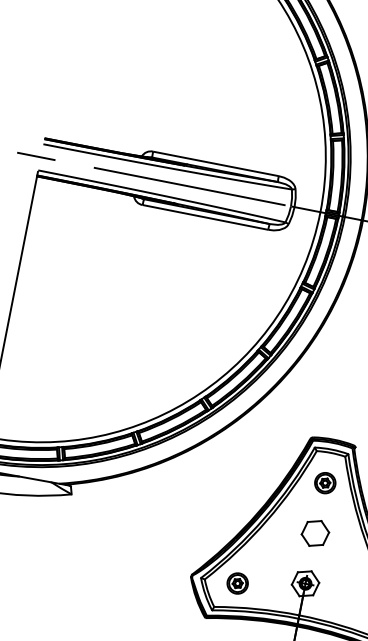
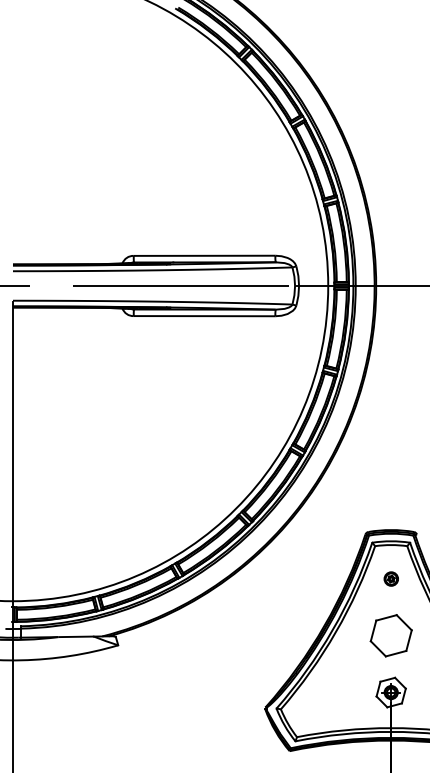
part: (325, 482) -> (391, 578), size x0.6
part: (314, 533) -> (390, 635), size x1.4
part: (237, 583) -> (317, 706), removed

